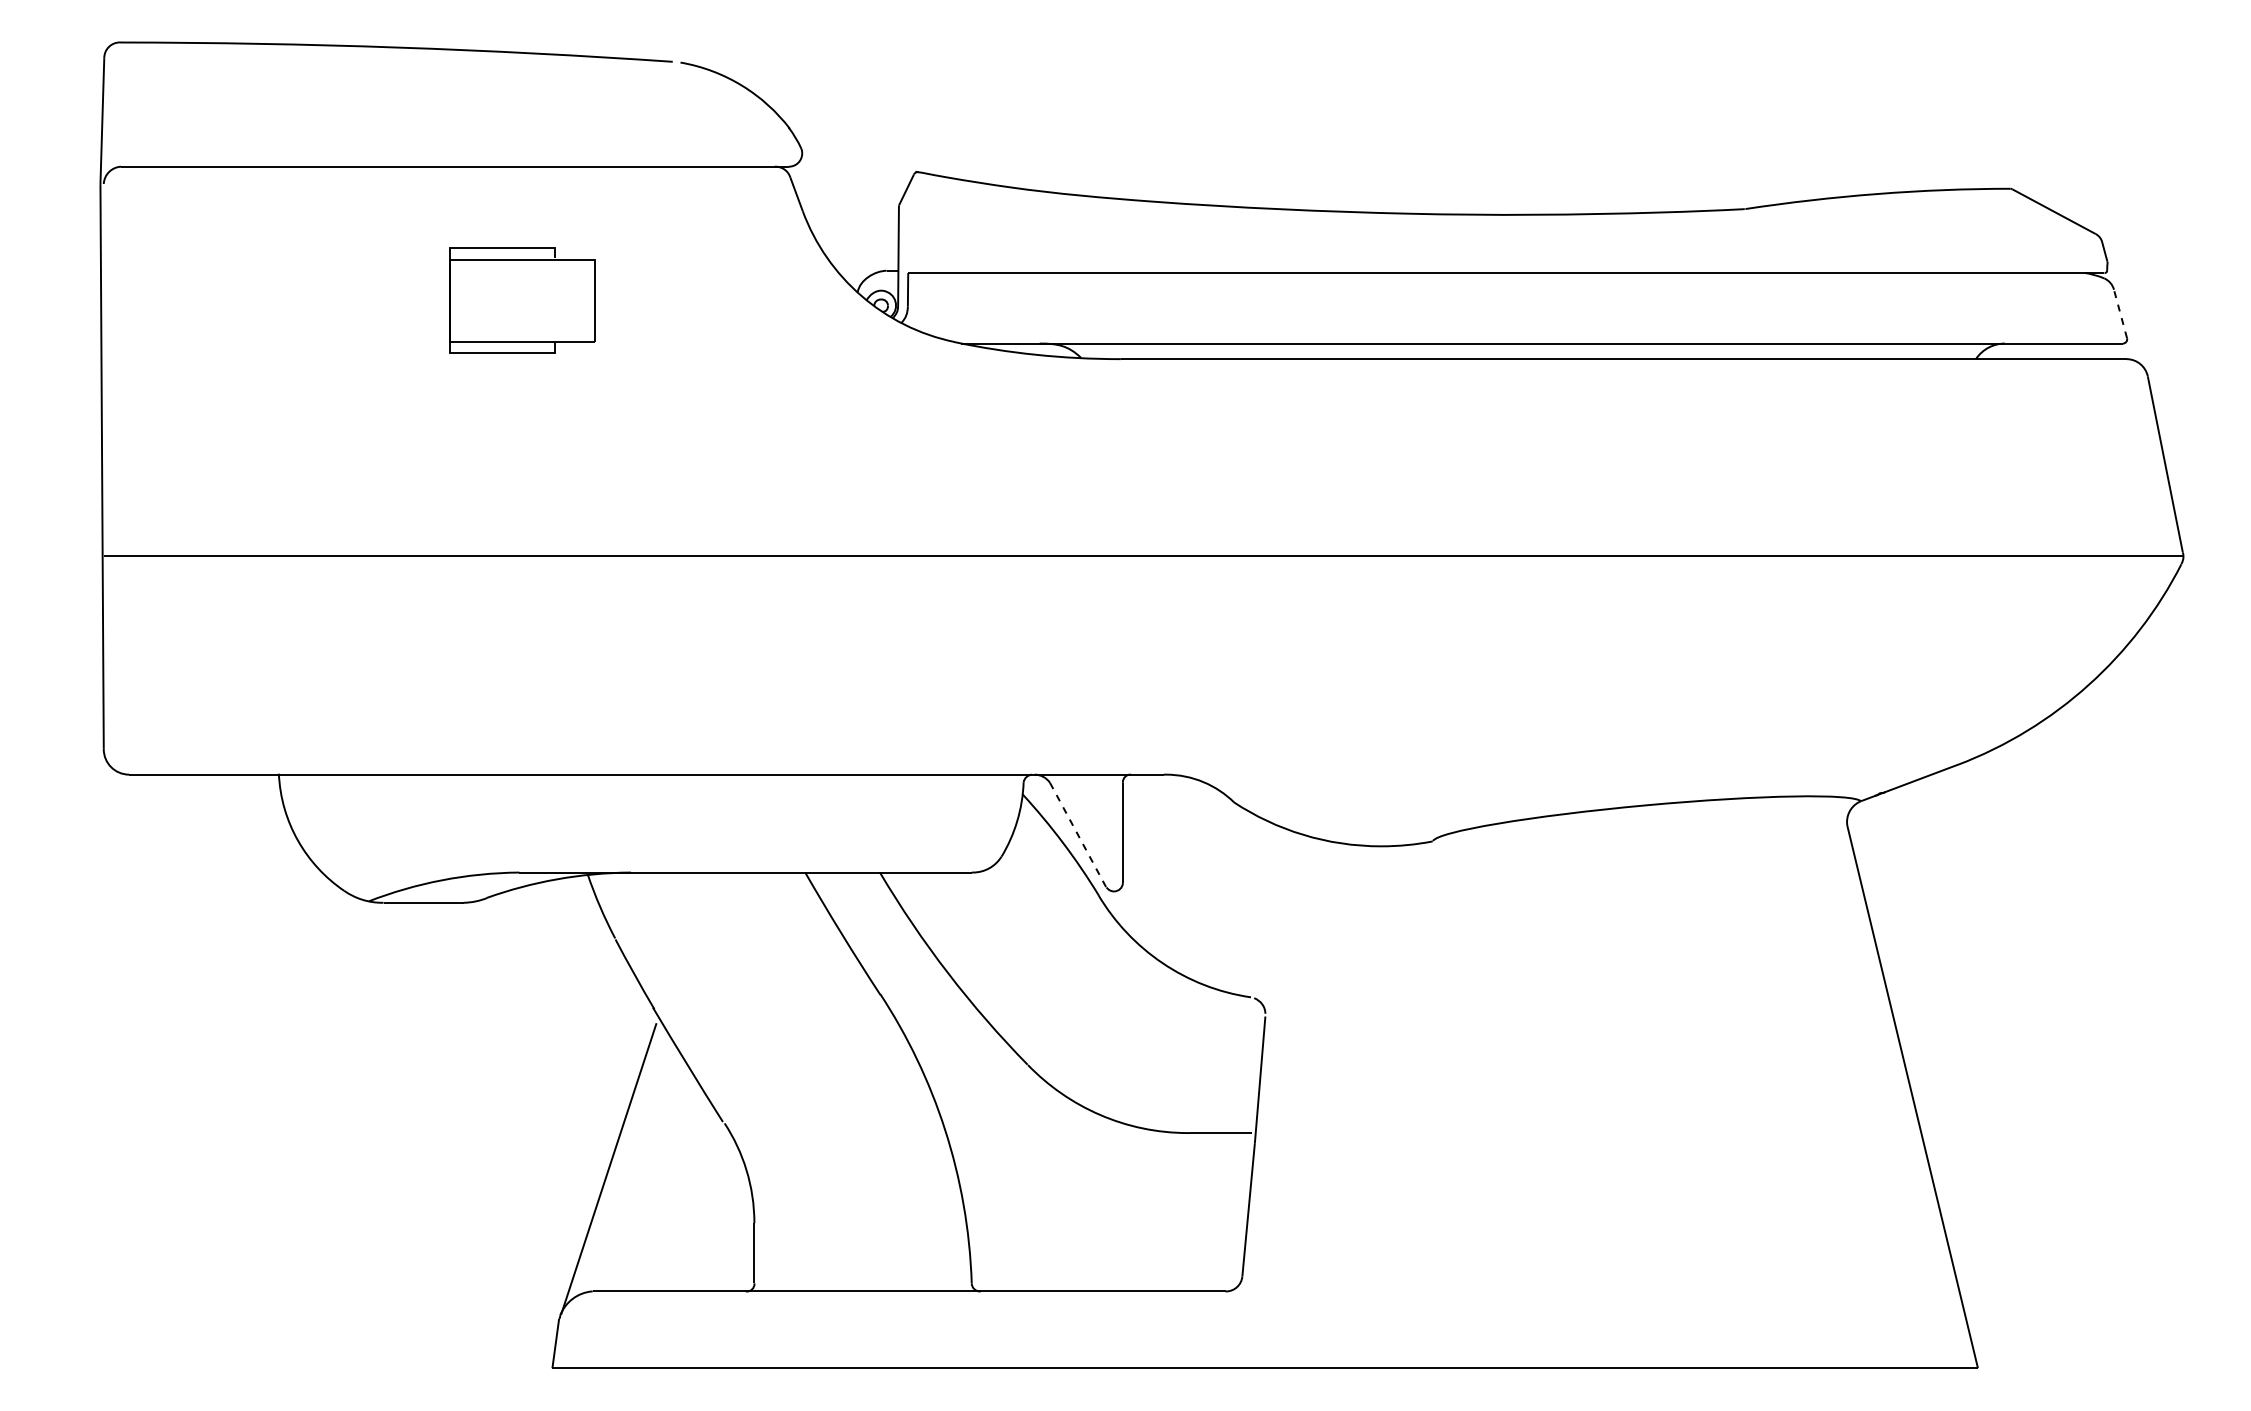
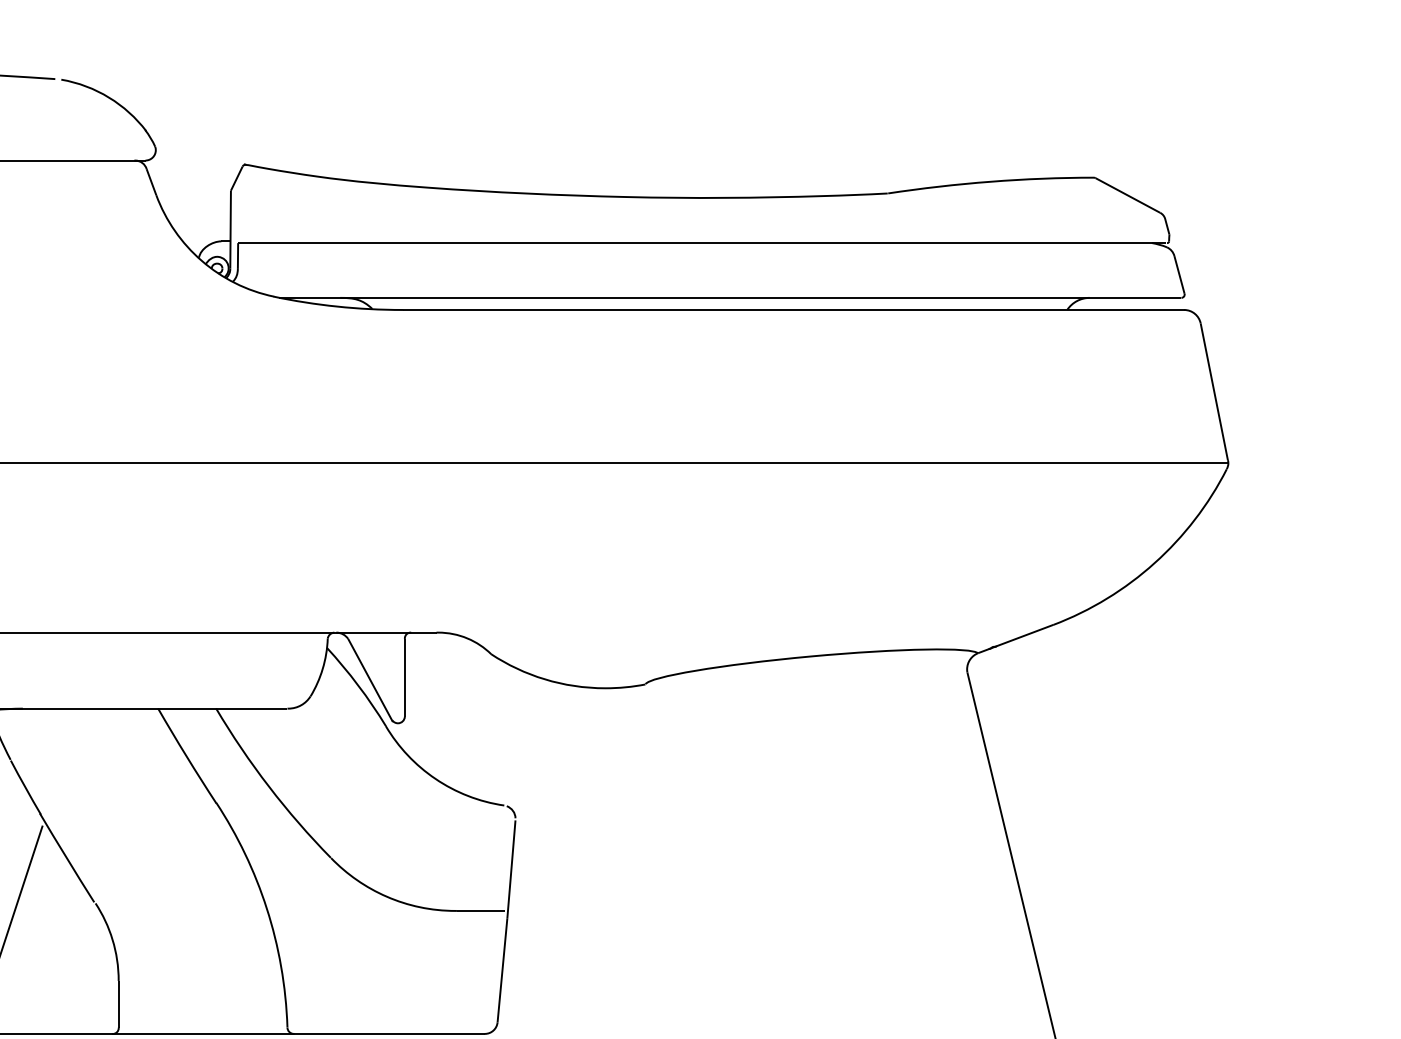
line: (2120, 313) -> (1179, 274), dashed -> solid
line: (1078, 836) -> (370, 680), dashed -> solid

